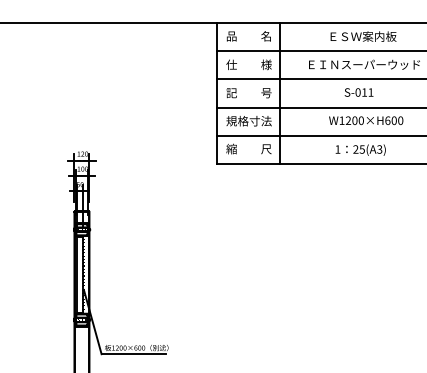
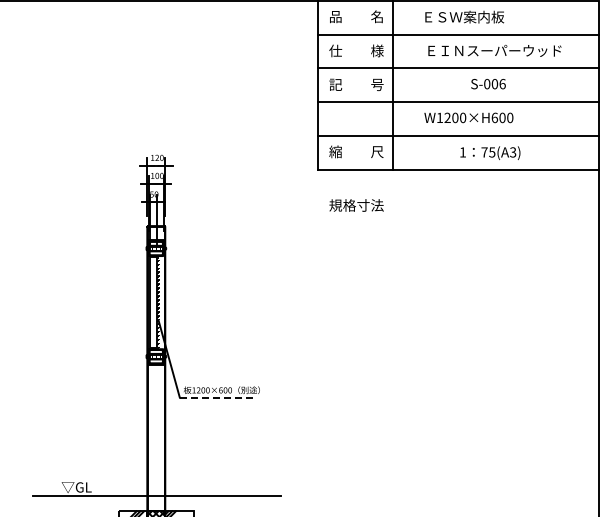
text: (363, 36) -> (464, 16), moved
text: (367, 92) -> (498, 83), S-011 -> S-006
text: (365, 120) -> (468, 117), moved
text: (249, 121) -> (356, 205), moved
text: (355, 149) -> (484, 152), 25(A3) -> 75(A3)
line: (133, 354) -> (218, 397), solid -> dashed

